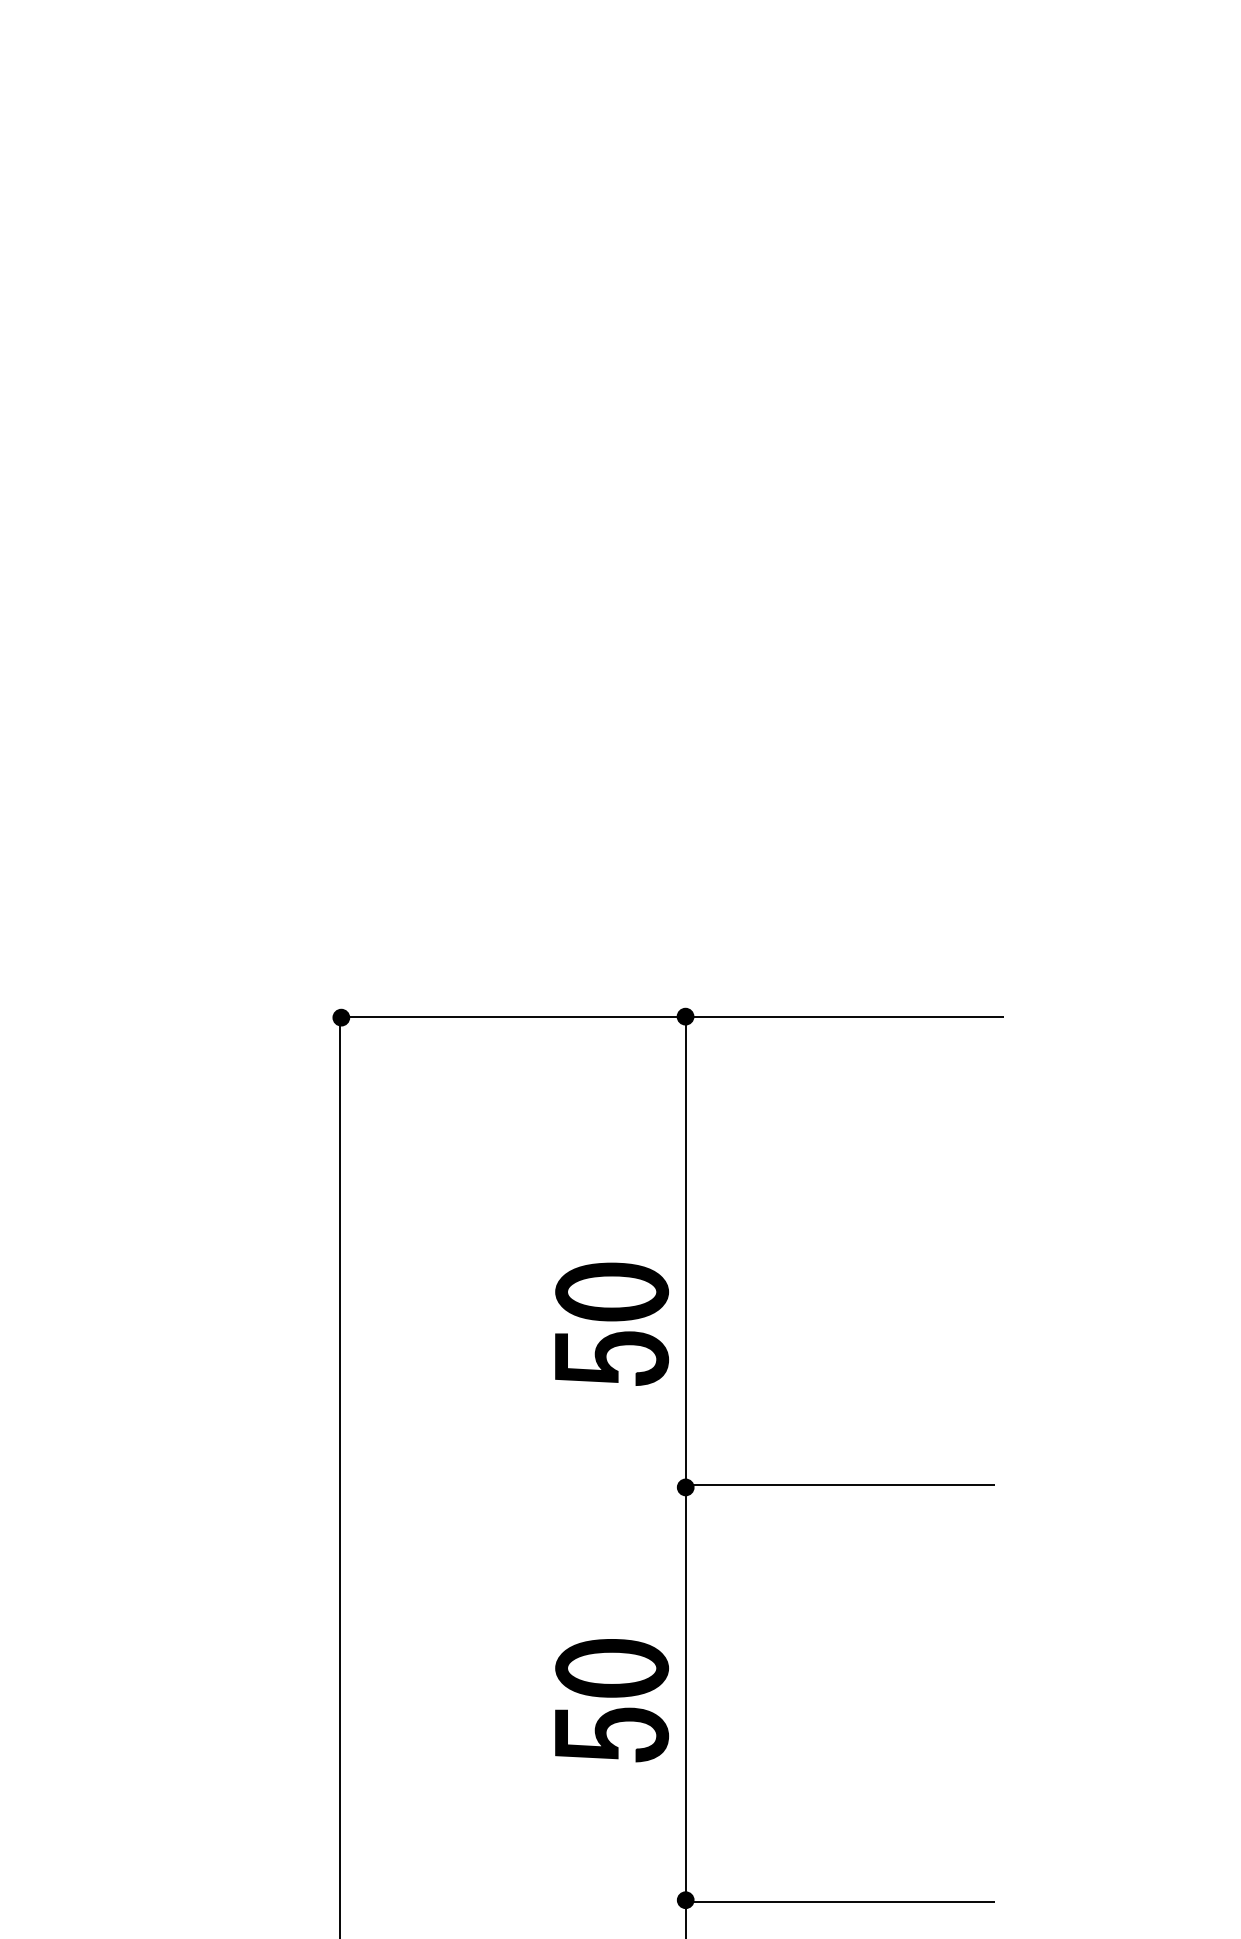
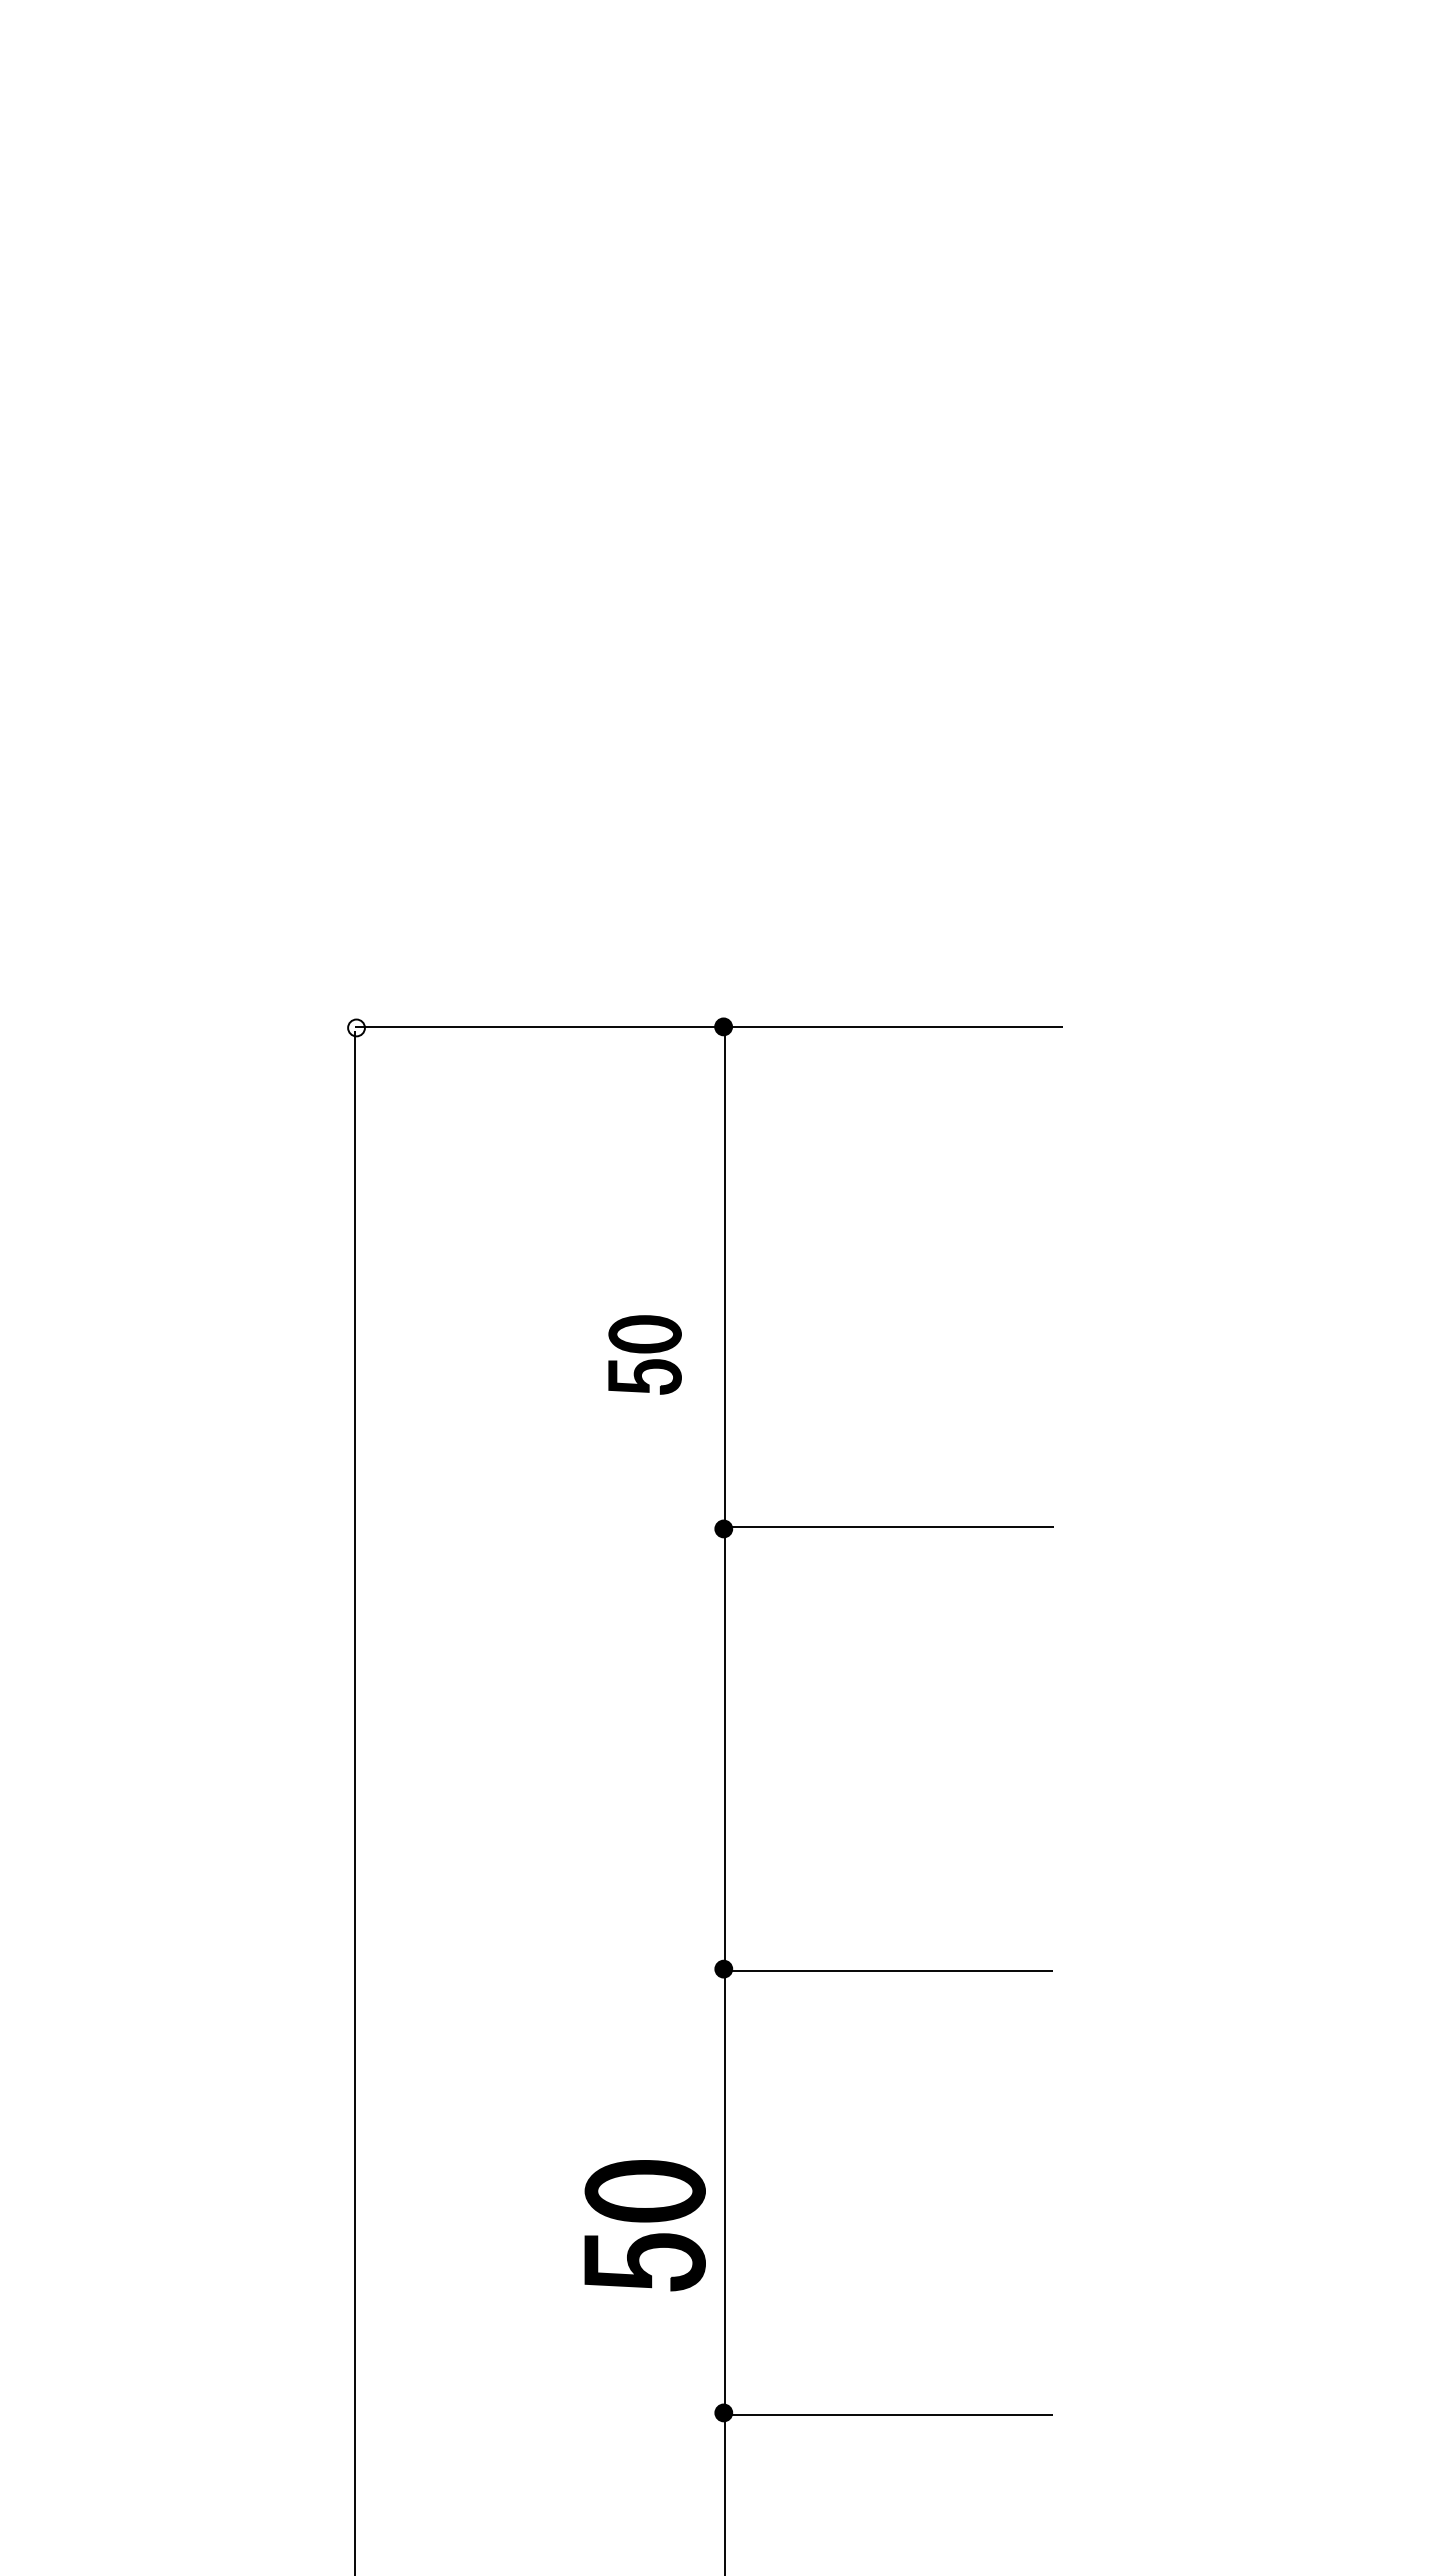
fill: (341, 1017) -> (356, 1027), removed
part: (611, 1323) -> (644, 1354), size x0.6
part: (611, 1699) -> (644, 1755), removed

